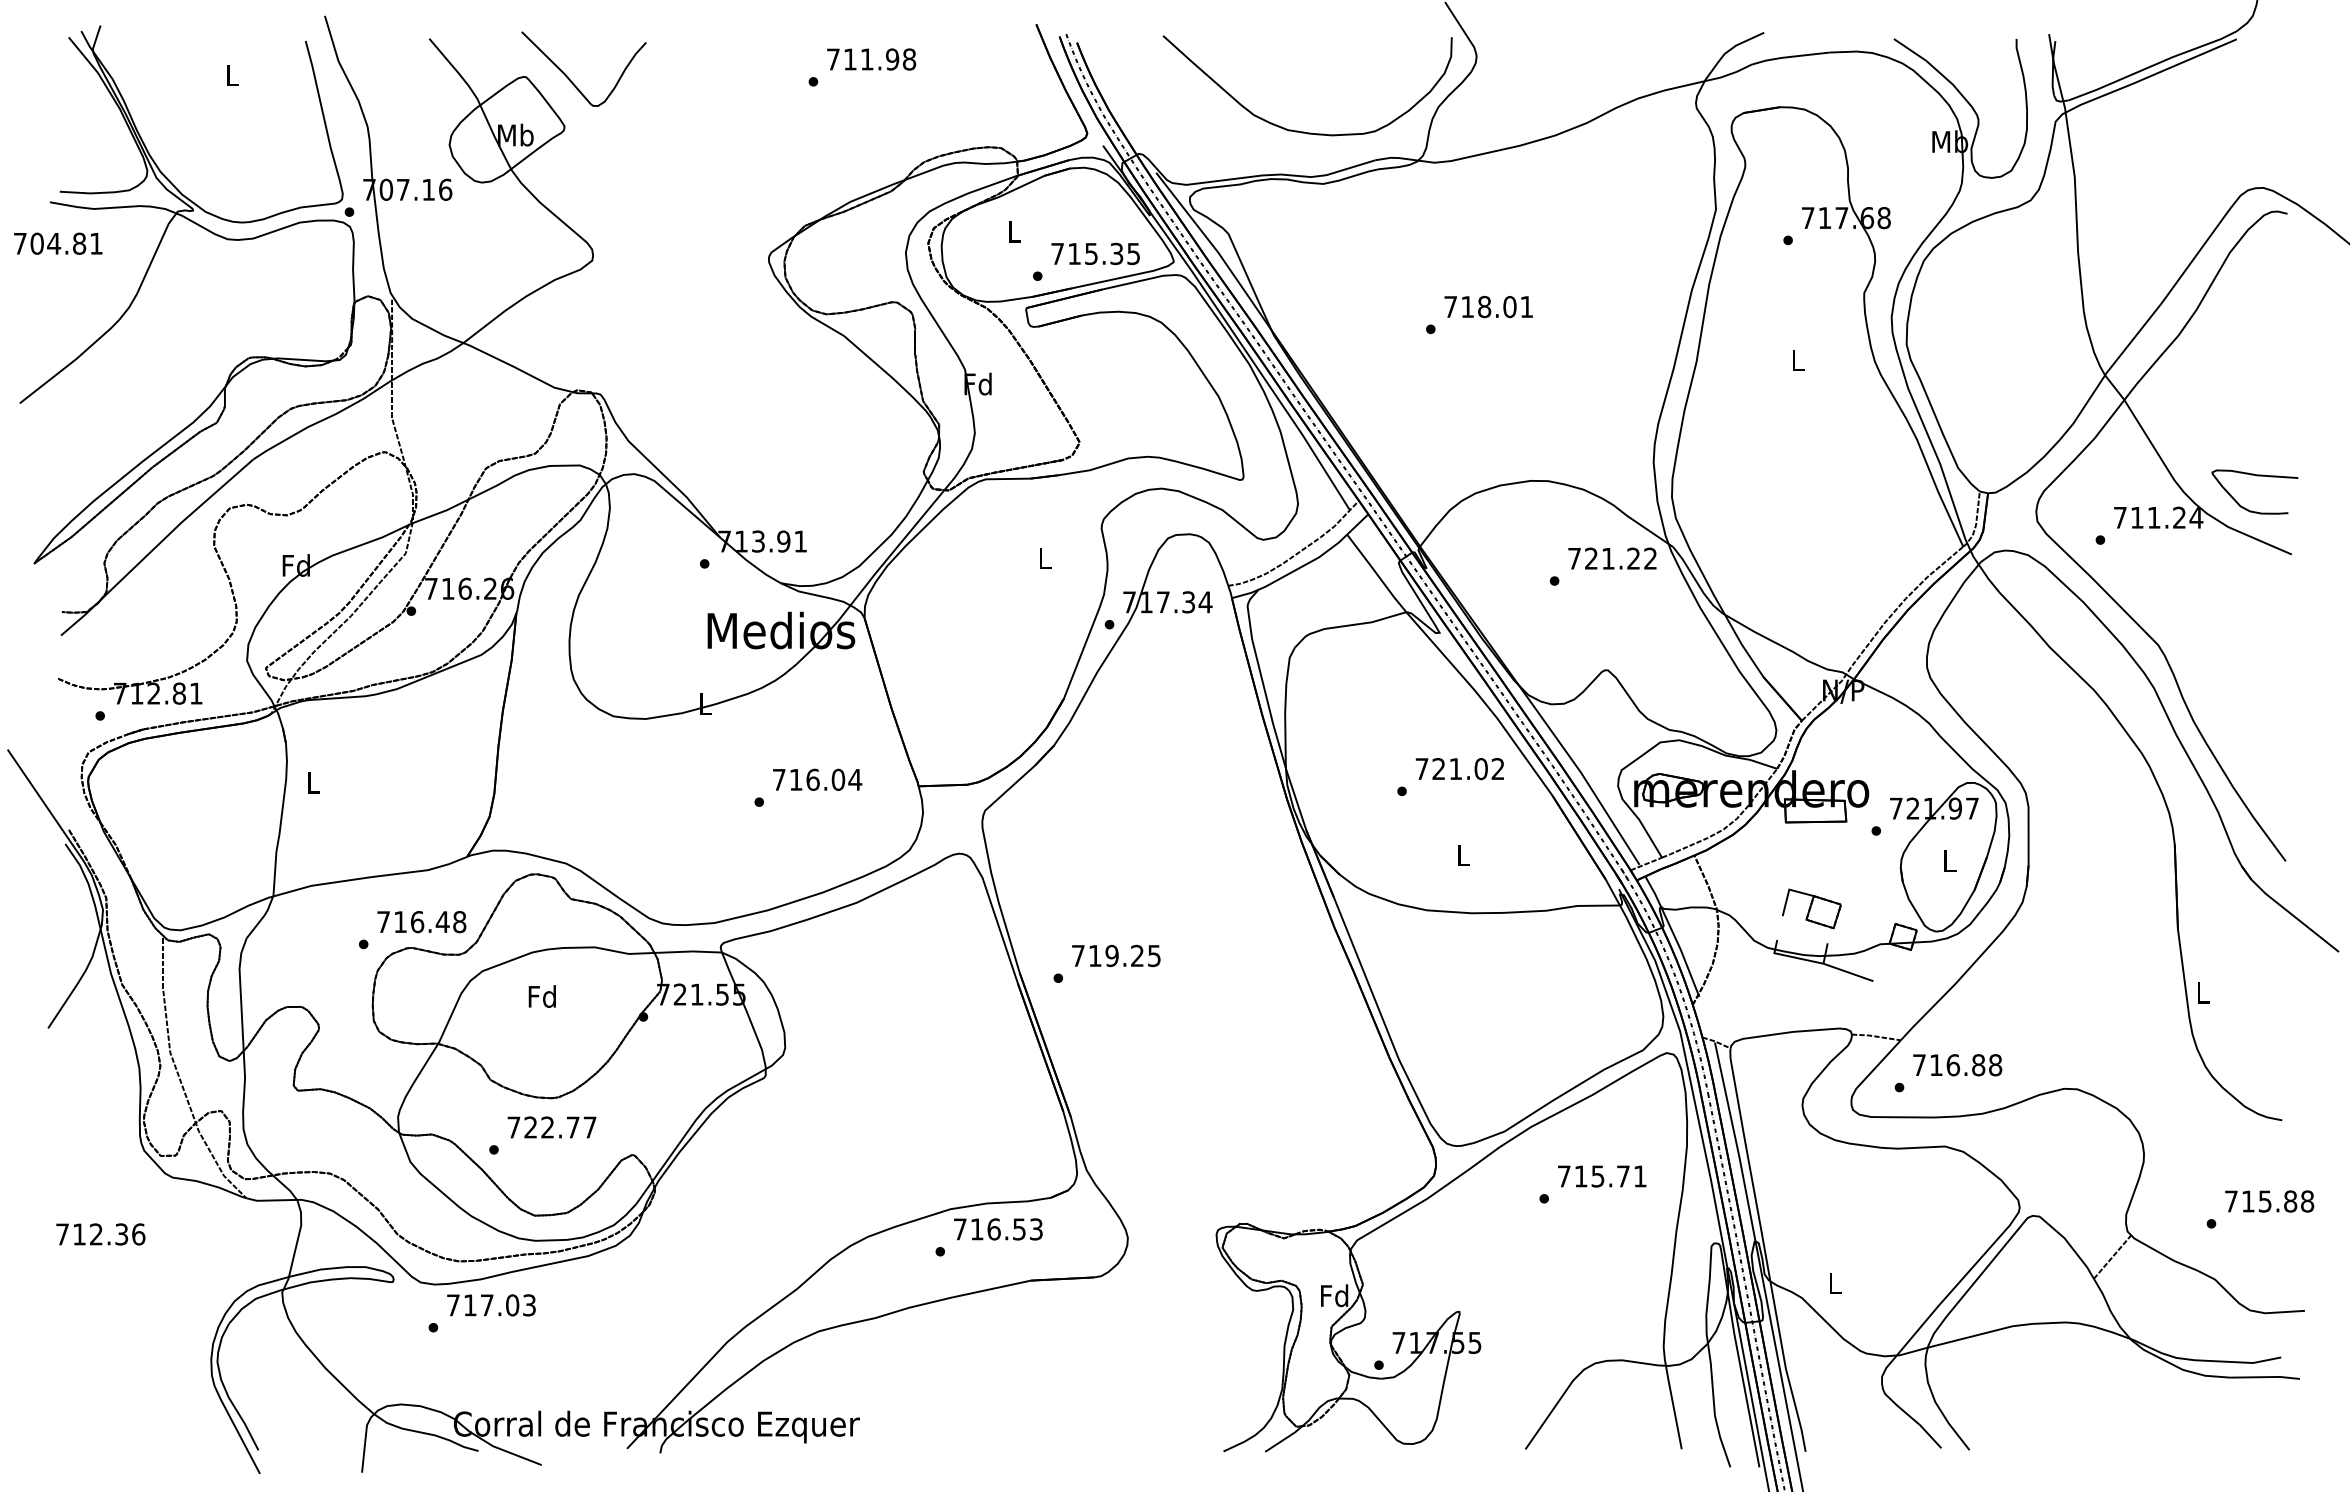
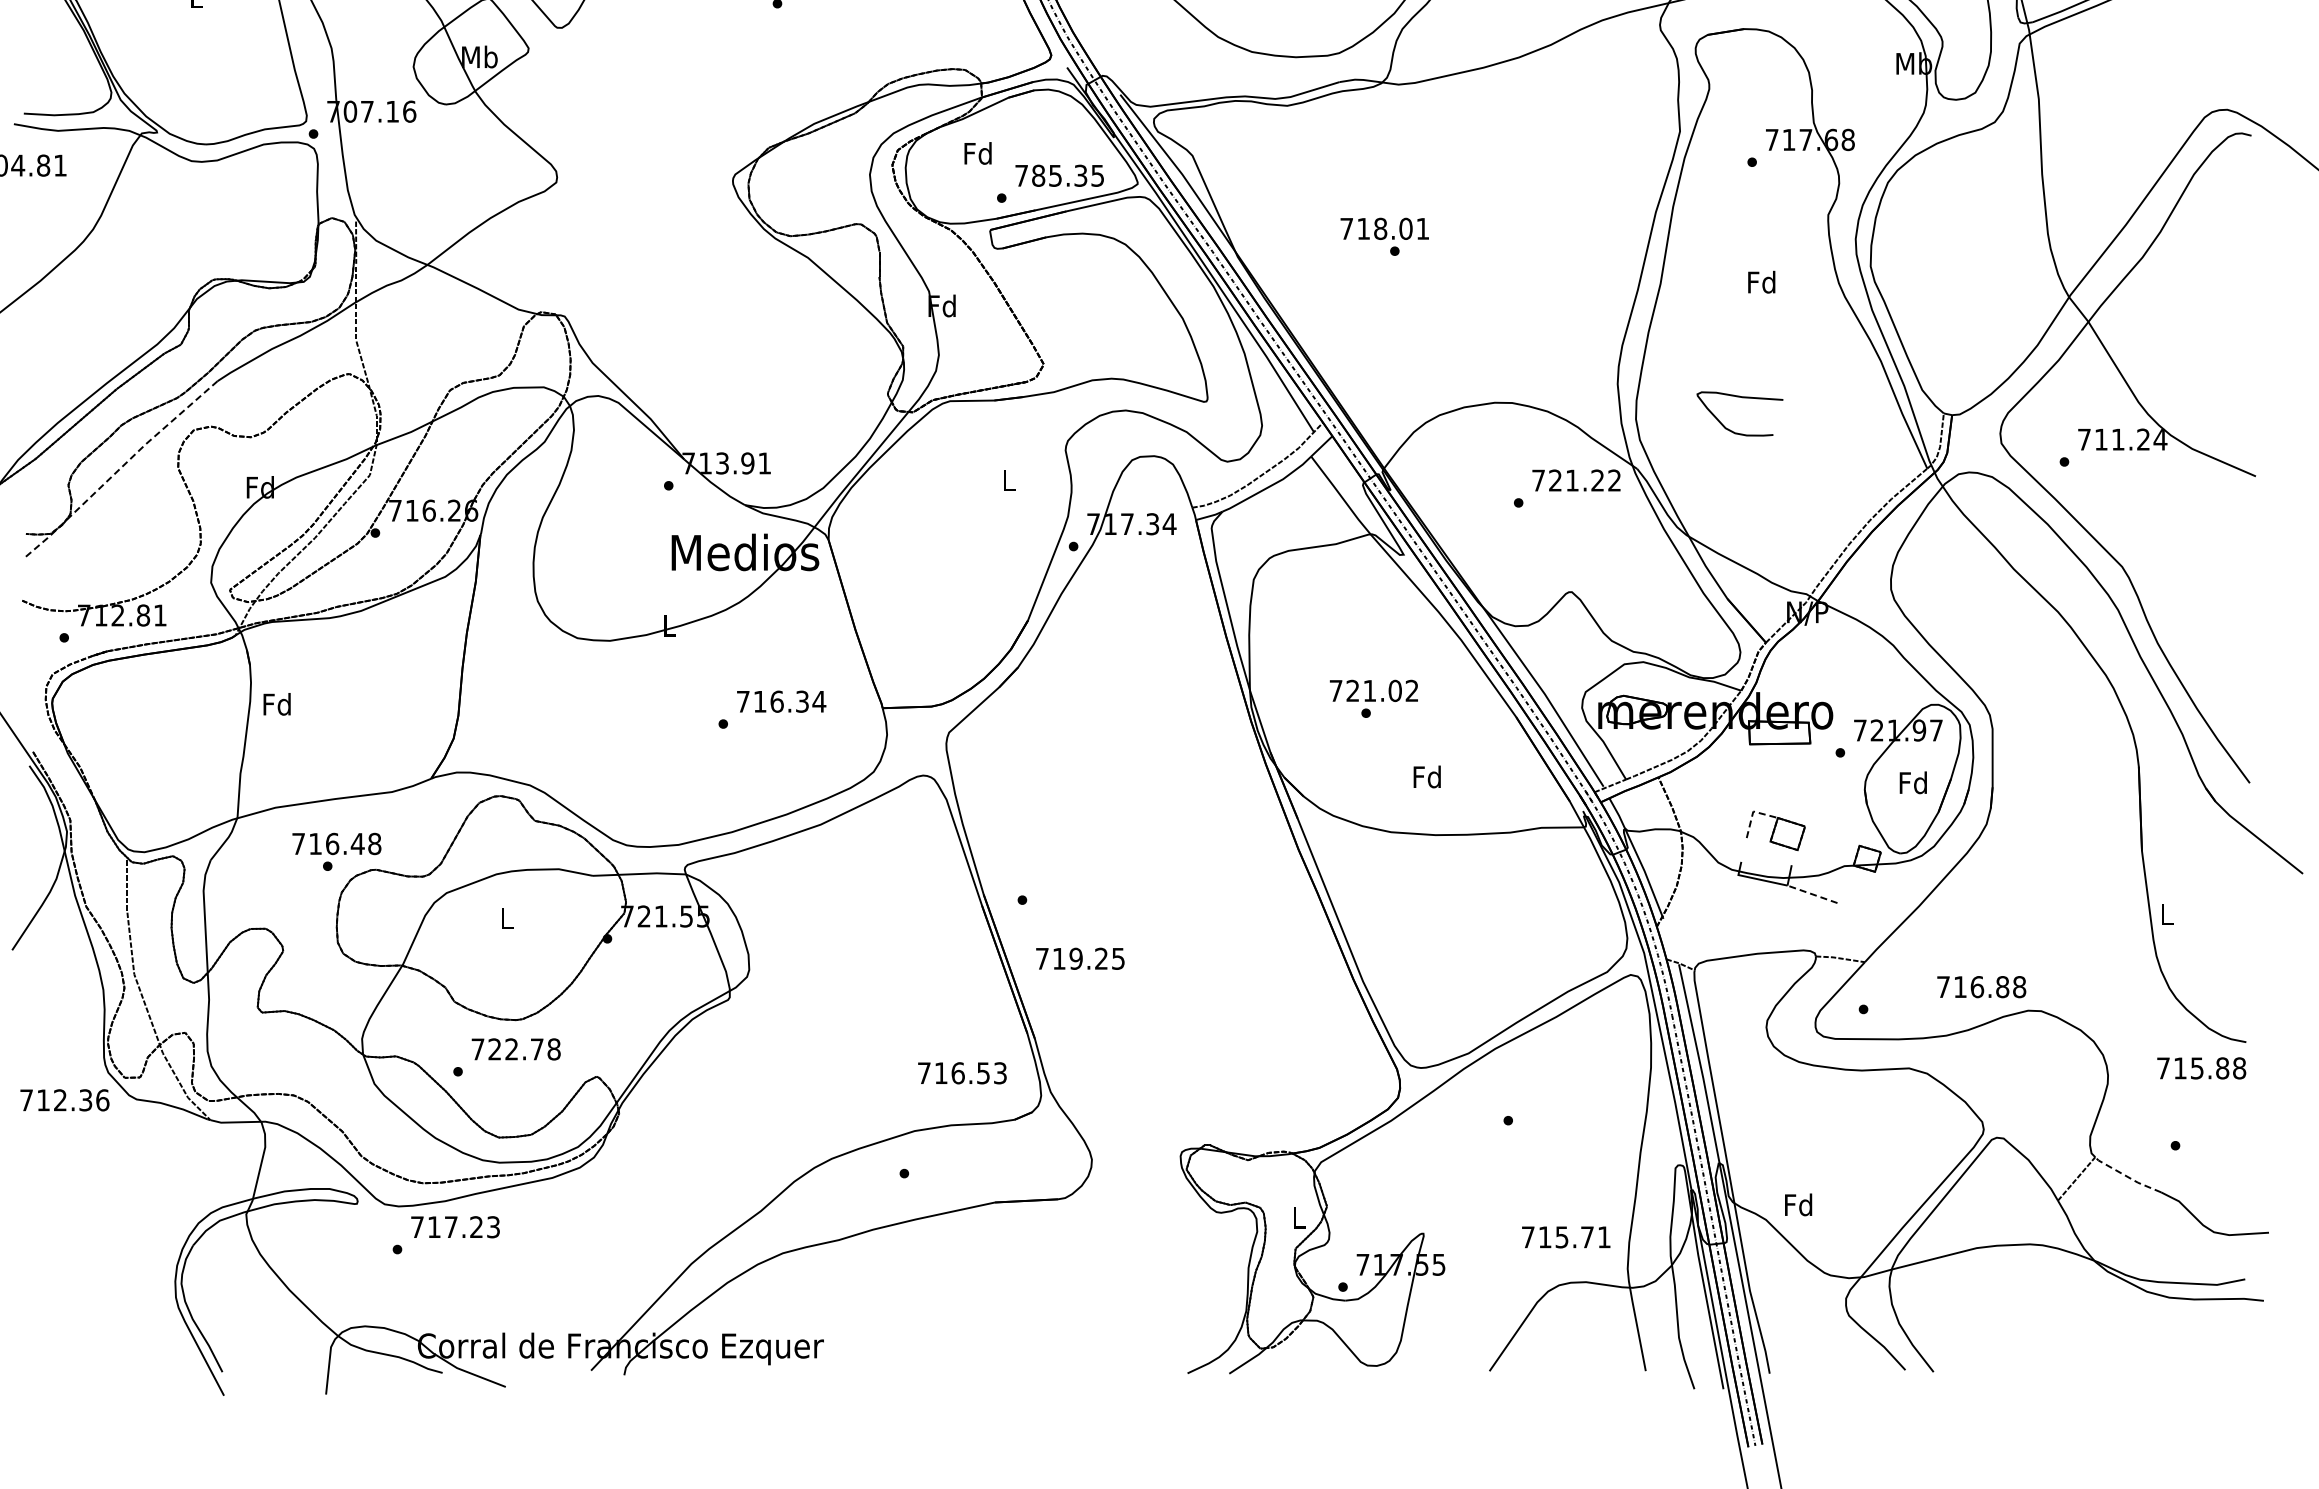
text: (1013, 231) -> (977, 153), L -> Fd
text: (1074, 253) -> (1038, 175), 715.35 -> 785.35
text: (1488, 307) -> (1384, 229), moved
text: (1797, 360) -> (1761, 282), L -> Fd
curve: (2256, 476) -> (1741, 398), moved
line: (156, 546) -> (120, 468), solid -> dashed
text: (1459, 769) -> (1373, 691), moved
text: (838, 779) -> (802, 701), 716.04 -> 716.34
text: (312, 782) -> (276, 704), L -> Fd
text: (1462, 854) -> (1426, 776), L -> Fd
text: (1948, 860) -> (1912, 782), L -> Fd
line: (1789, 889) -> (1753, 811), solid -> dashed
text: (421, 922) -> (336, 844), moved
text: (1116, 955) -> (1080, 958), moved
line: (1847, 972) -> (1811, 894), solid -> dashed
text: (541, 996) -> (505, 918), Fd -> L
text: (1957, 1065) -> (1981, 987), moved
text: (589, 1127) -> (553, 1049), 722.77 -> 722.78
text: (1602, 1176) -> (1566, 1237), moved
text: (2269, 1201) -> (2201, 1068), moved
text: (998, 1229) -> (962, 1073), moved
text: (100, 1234) -> (64, 1100), moved
line: (2162, 1254) -> (2126, 1176), solid -> dashed
text: (1834, 1282) -> (1798, 1204), L -> Fd
text: (1334, 1295) -> (1298, 1217), Fd -> L
text: (512, 1305) -> (476, 1227), 717.03 -> 717.23

